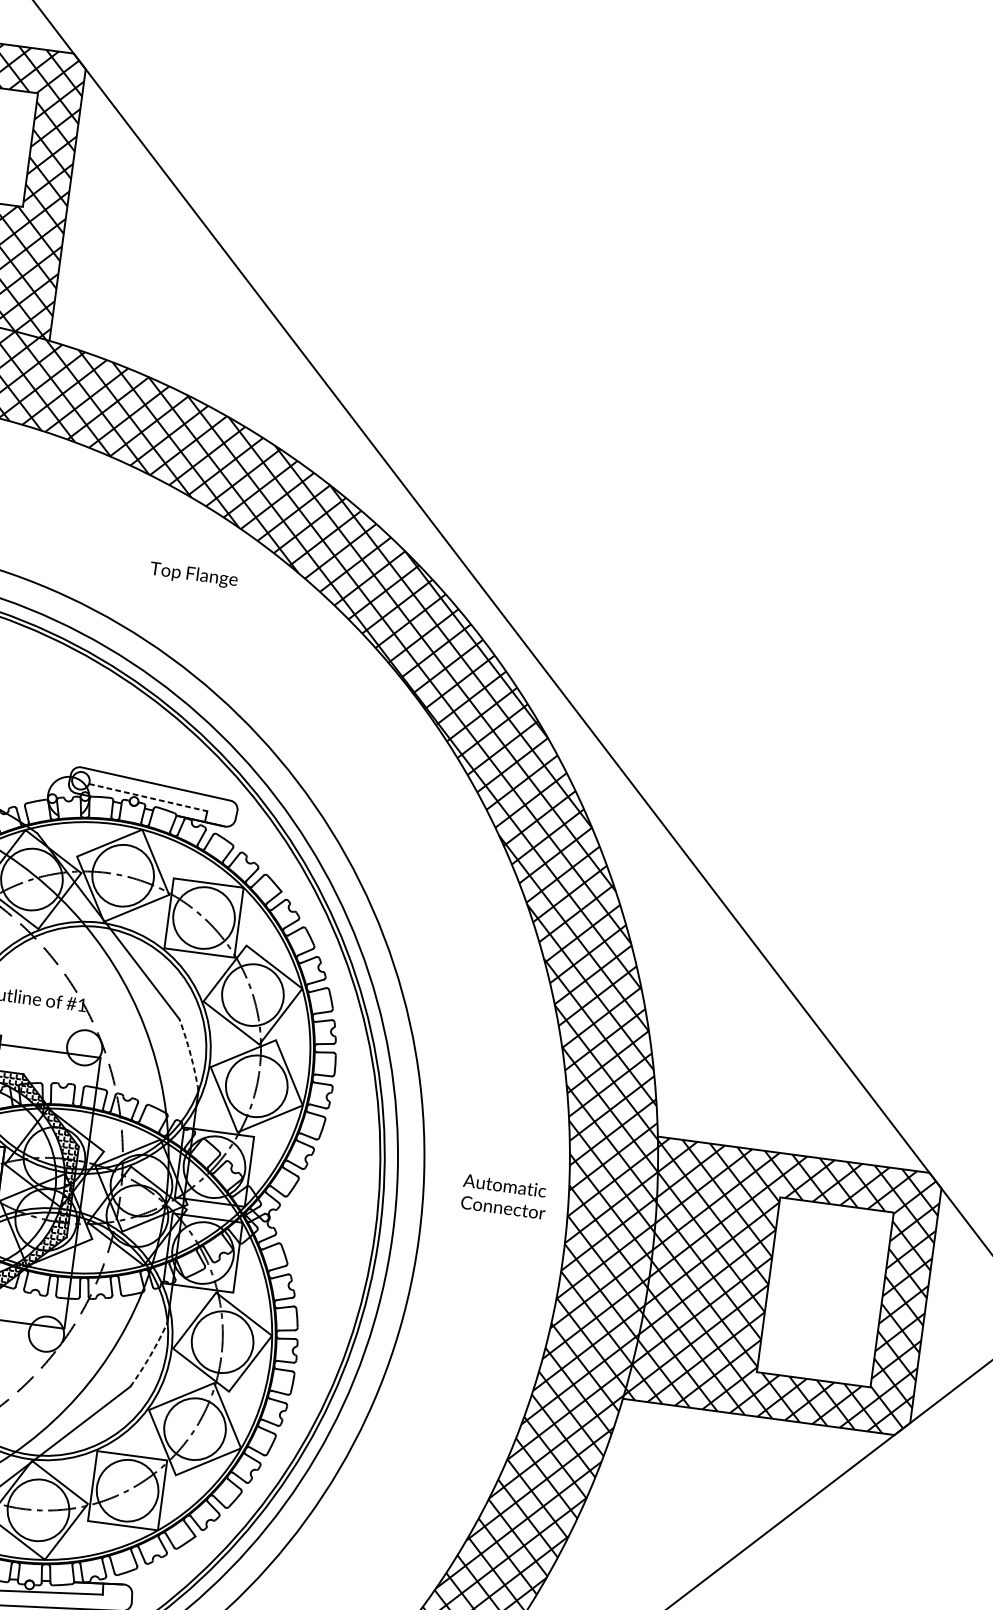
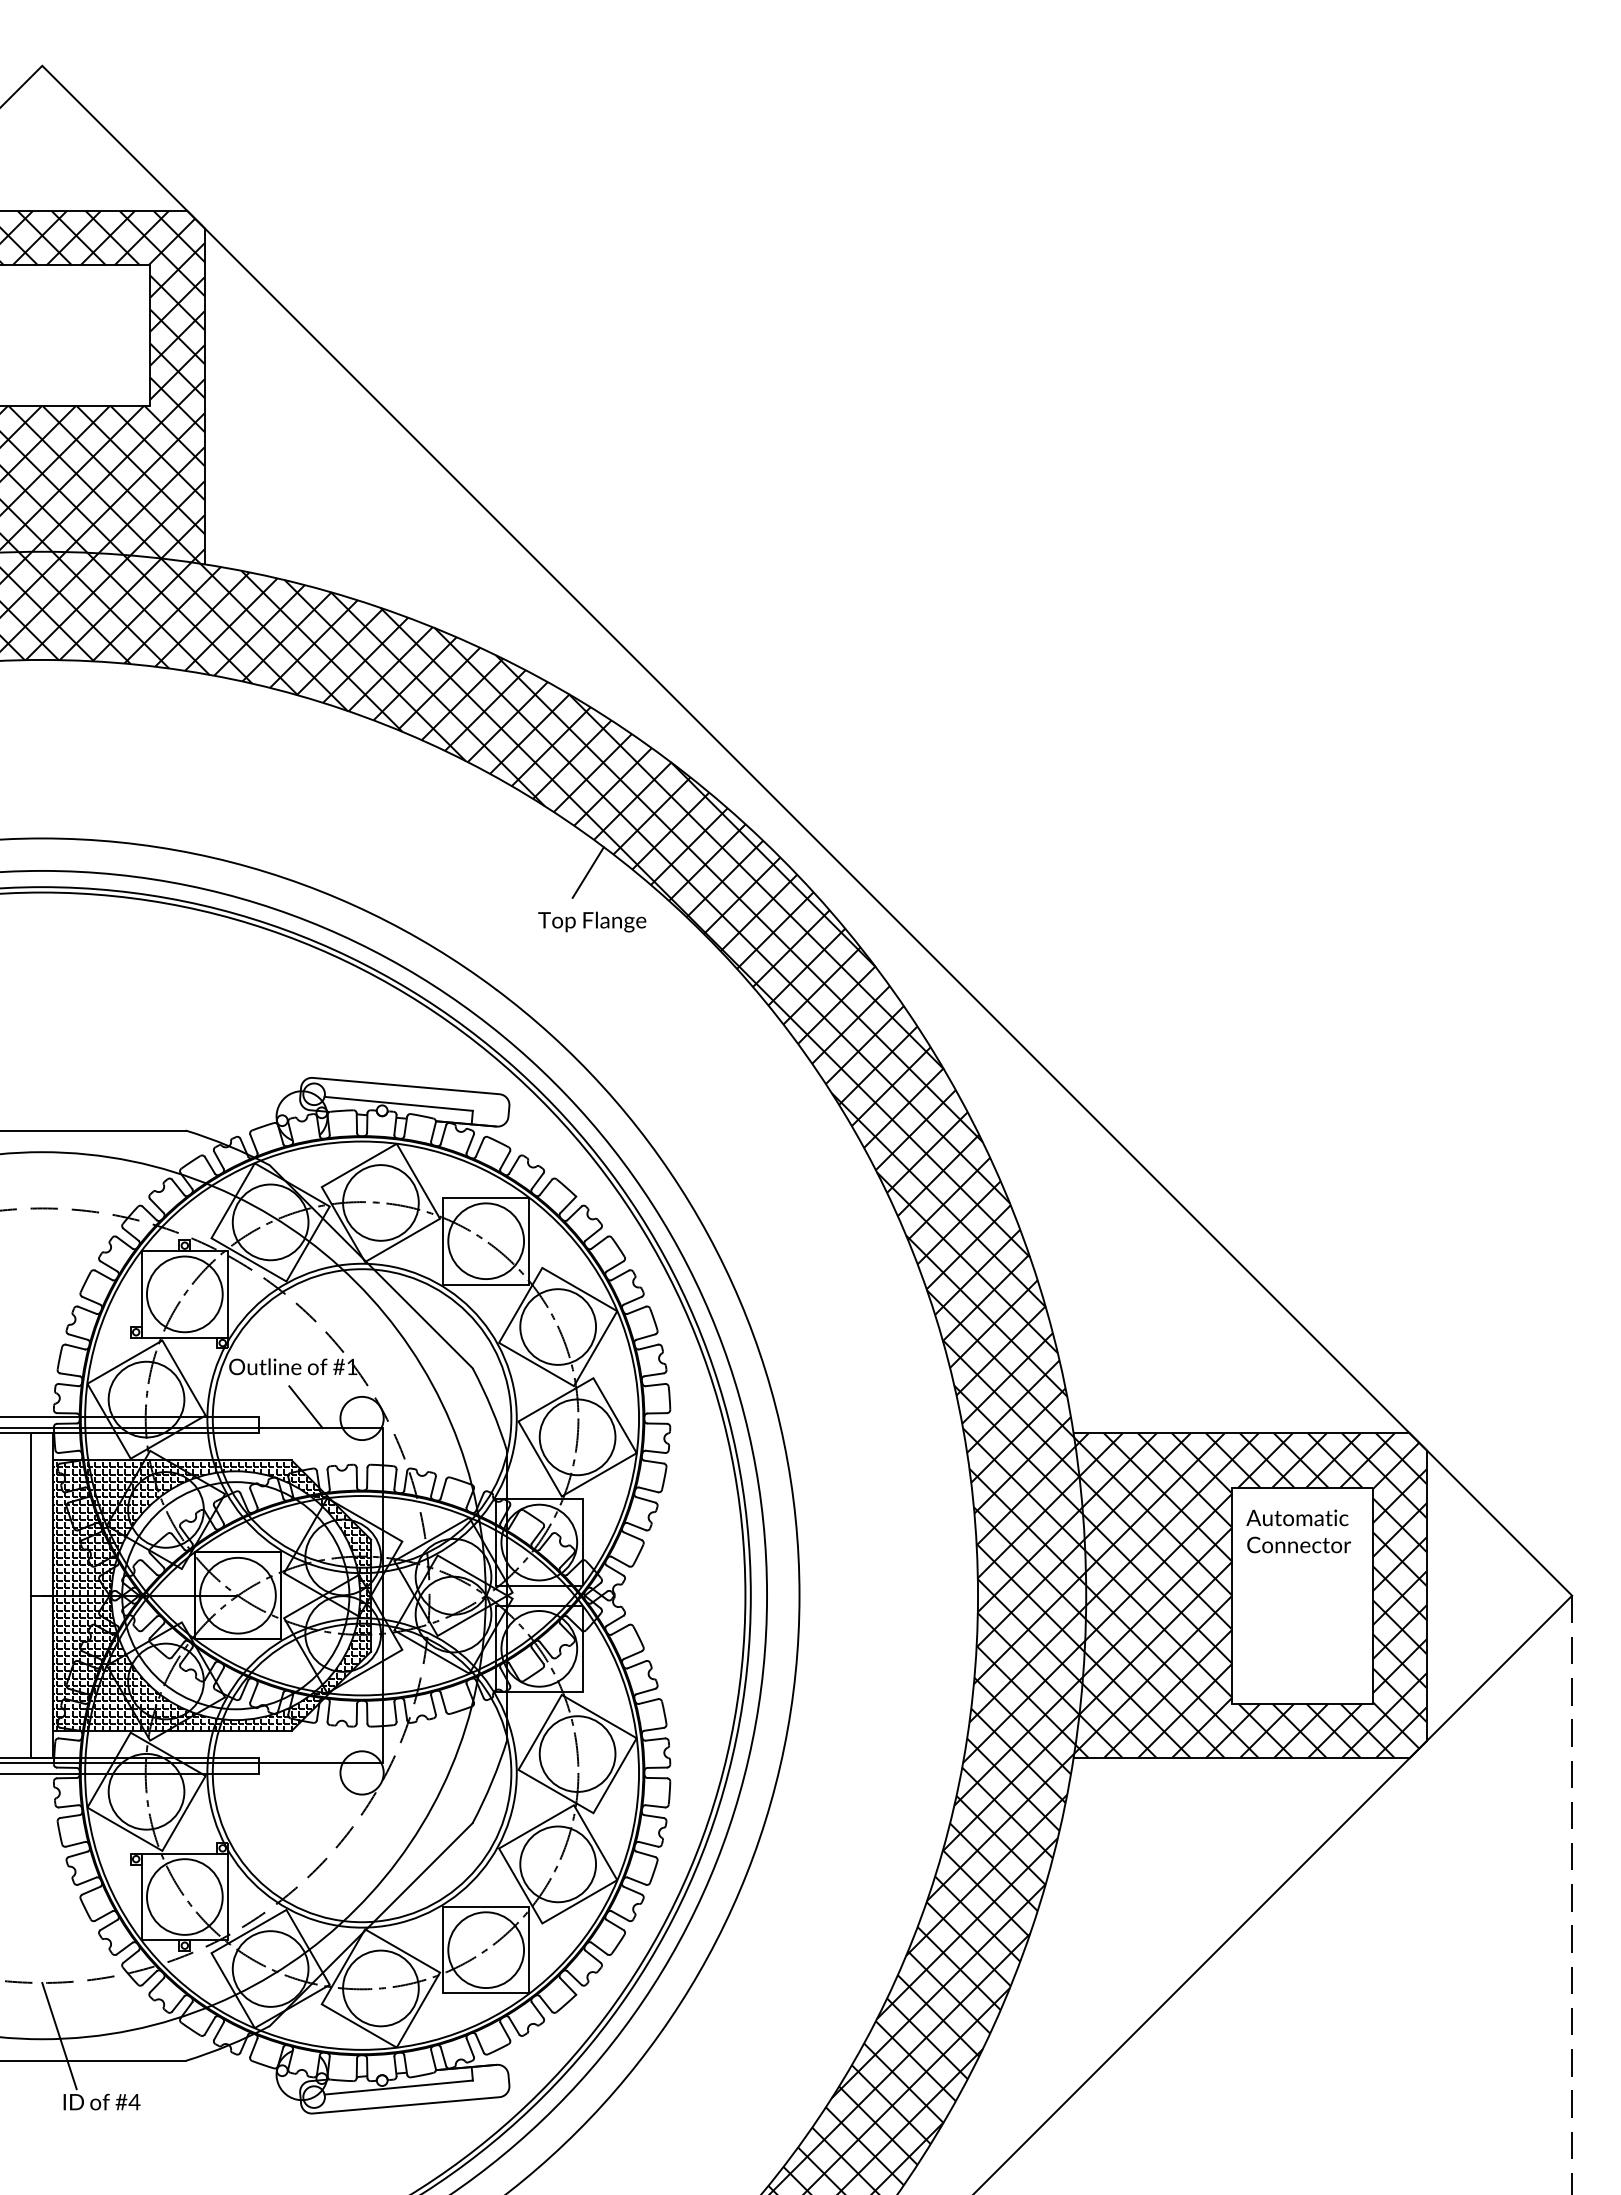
text: (194, 574) -> (592, 921), moved
line: (325, 631) -> (587, 872), added
line: (148, 797) -> (399, 1103), dashed -> solid
line: (40, 1032) -> (305, 1407), added
arc: (191, 1054) -> (492, 1409), dashed -> solid
text: (504, 1196) -> (1298, 1531), moved
arc: (150, 1355) -> (492, 1782), dashed -> solid

